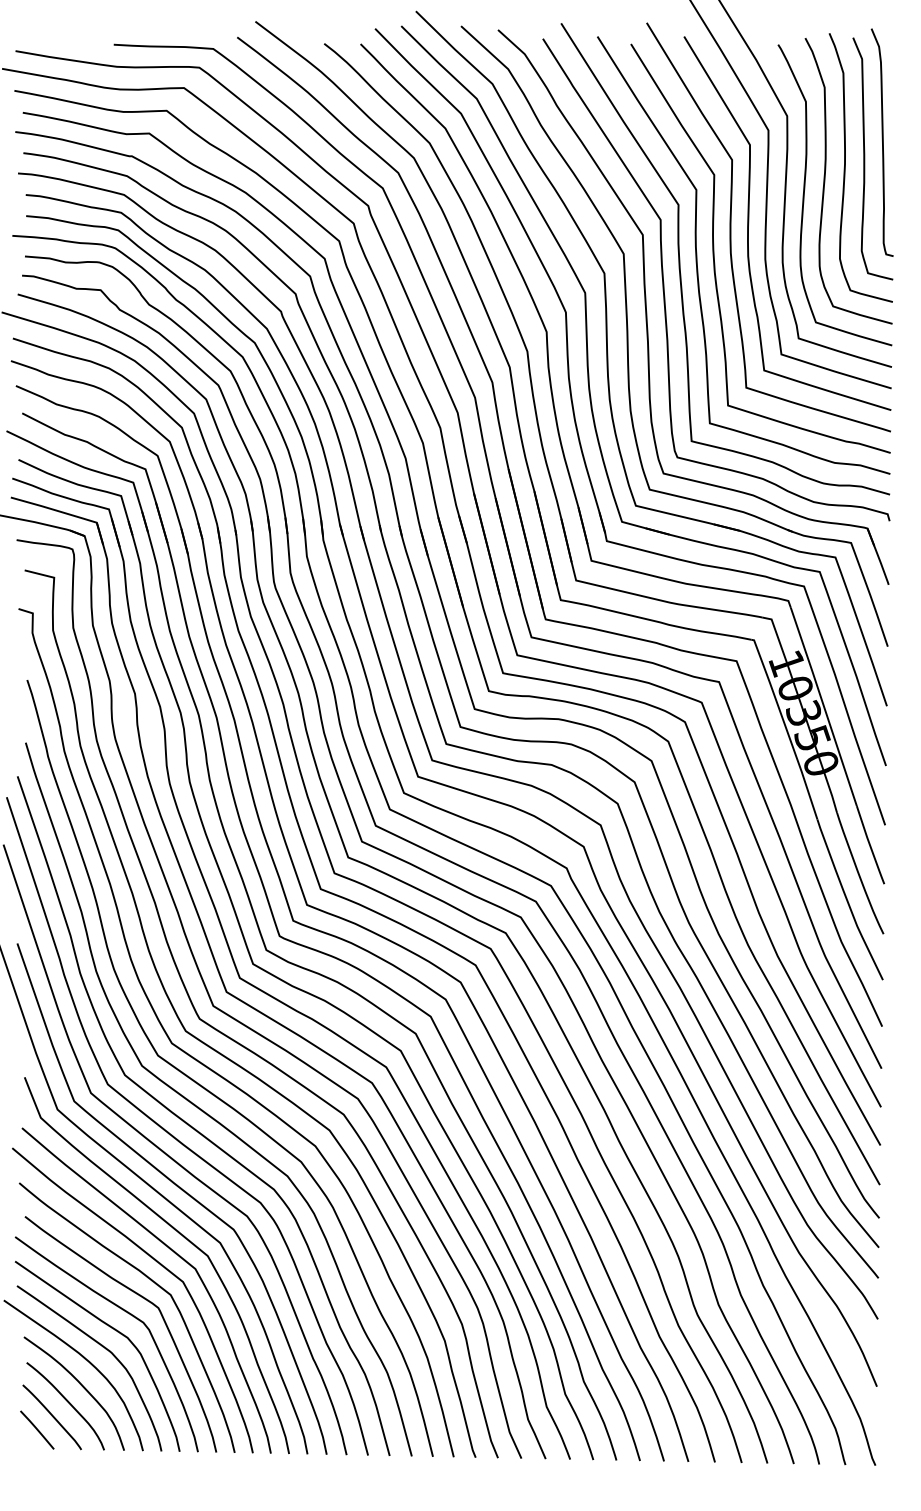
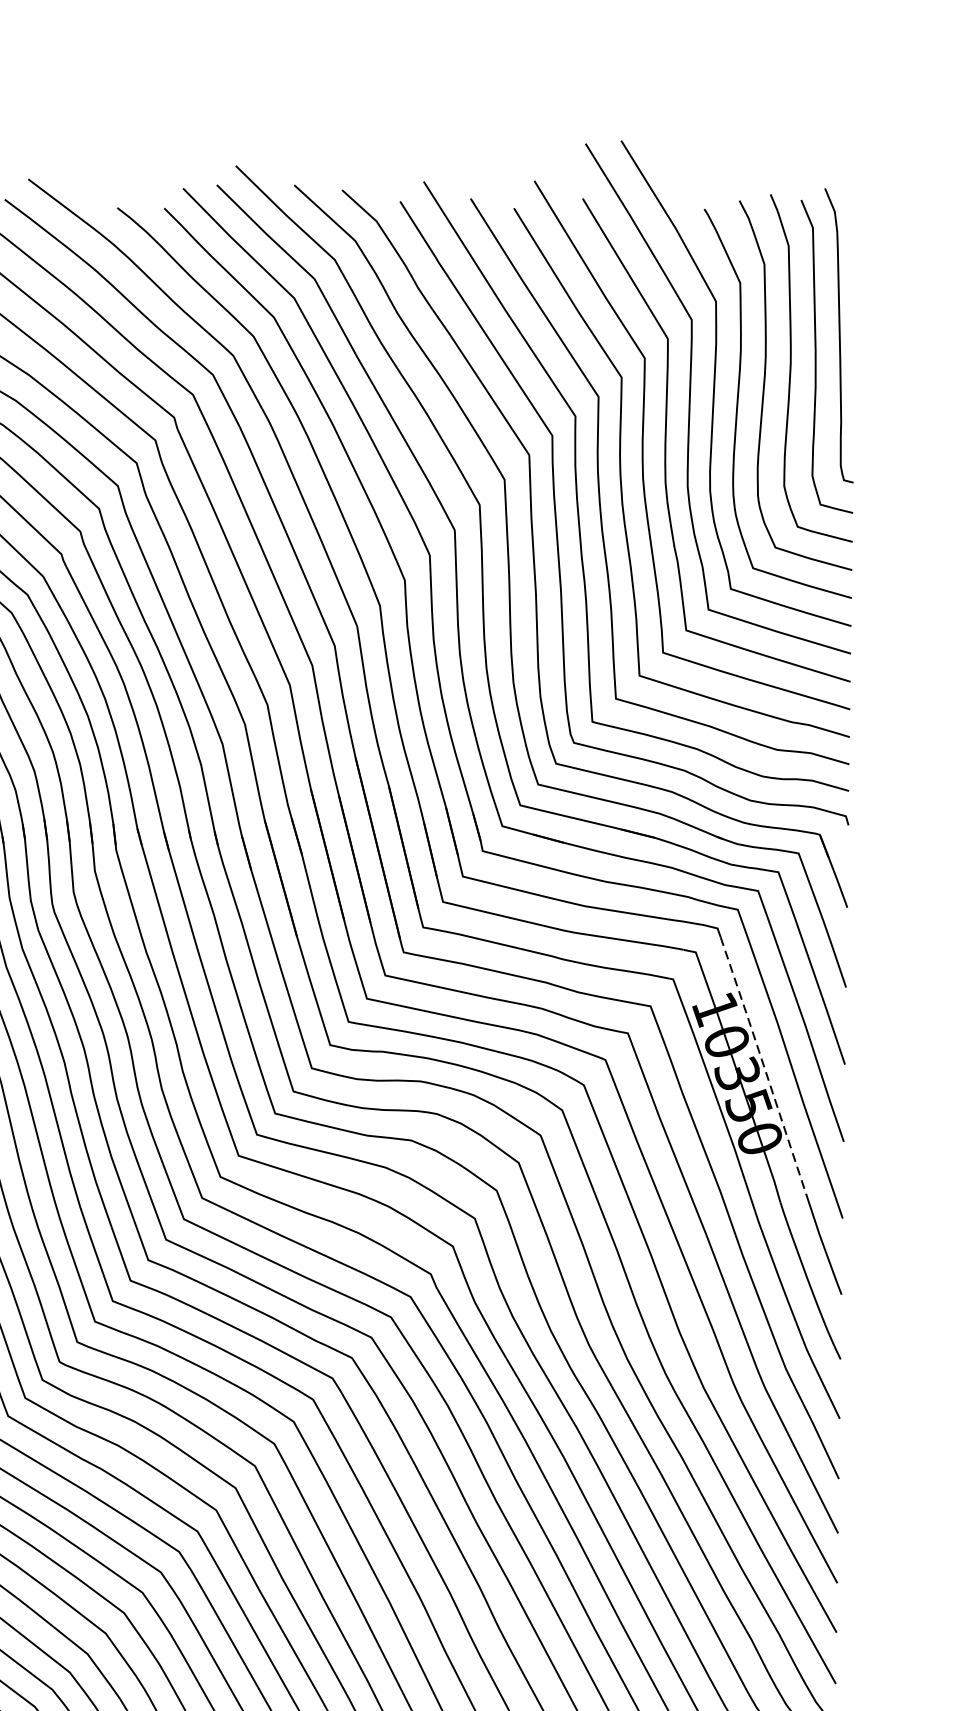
line: (824, 706) -> (764, 1064), solid -> dashed

